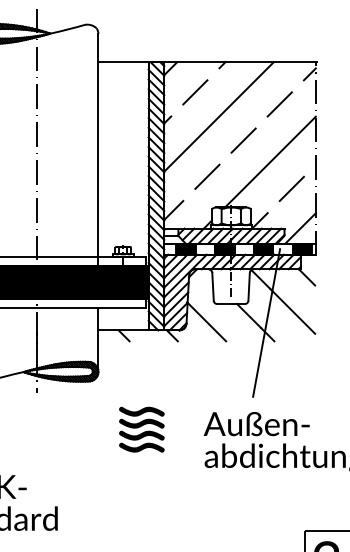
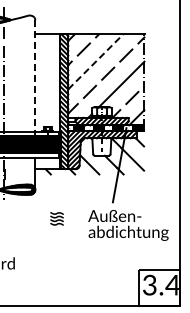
line: (218, 116) -> (95, 61), solid -> dashed
line: (98, 150) -> (35, 78), solid -> dashed
part: (140, 429) -> (56, 218), size x0.6

